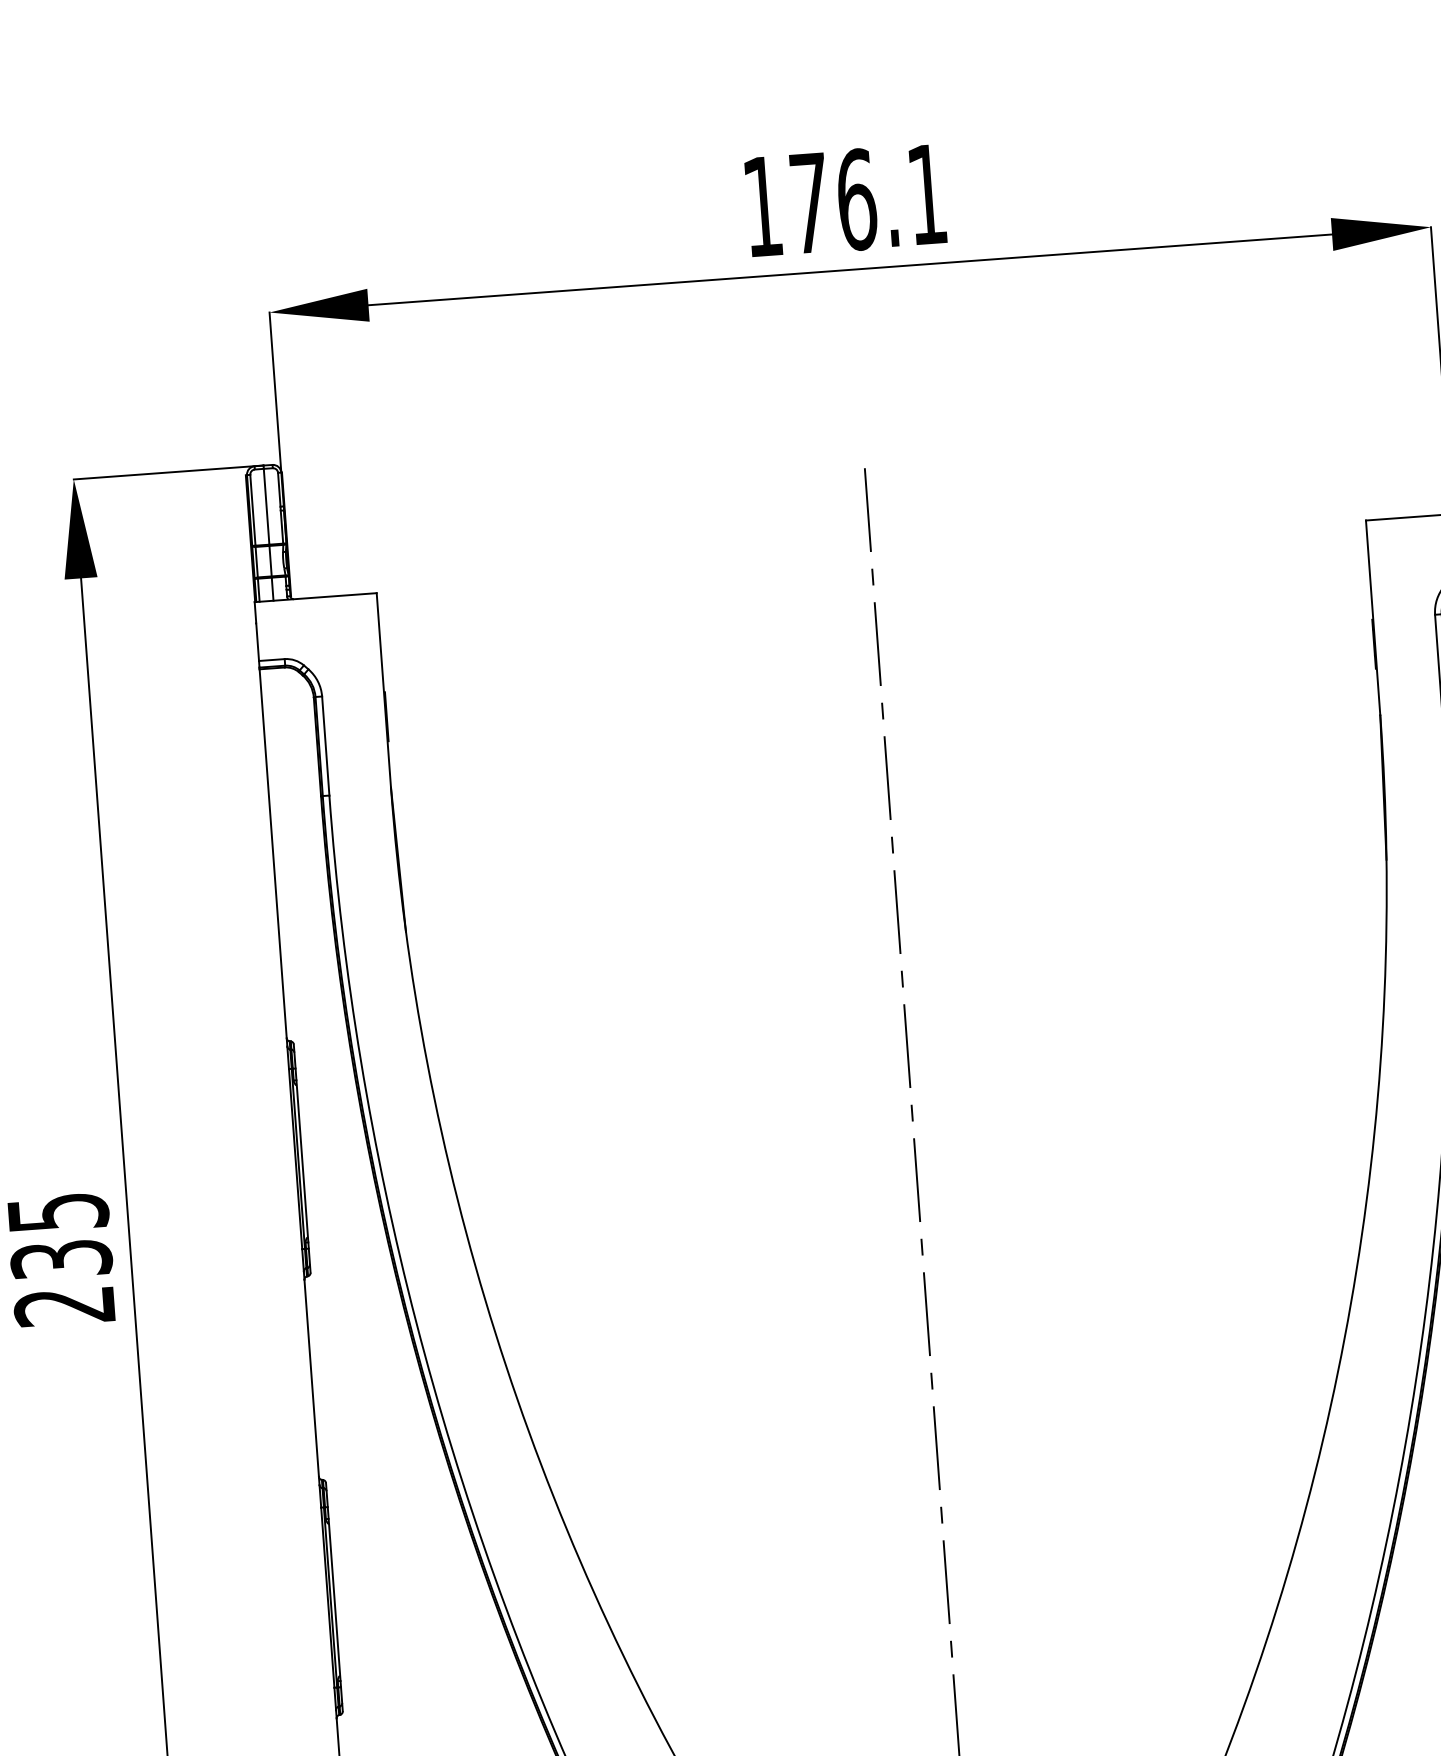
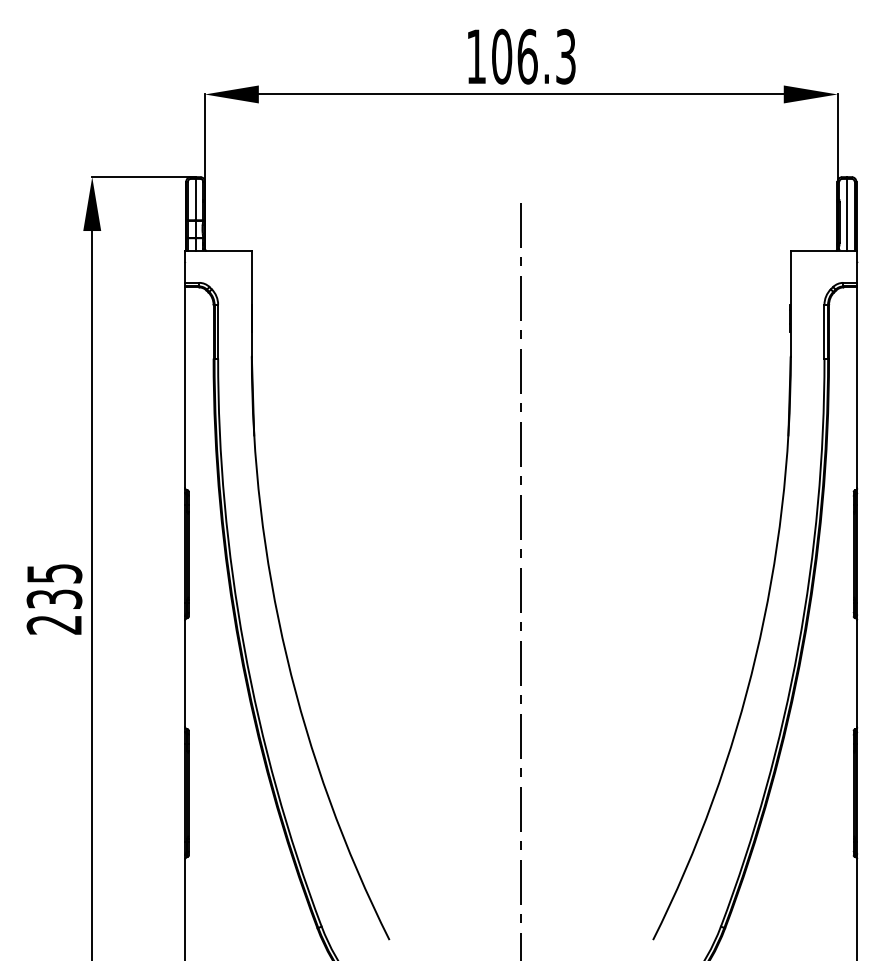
text: (867, 198) -> (533, 56), 176.1 -> 106.3

